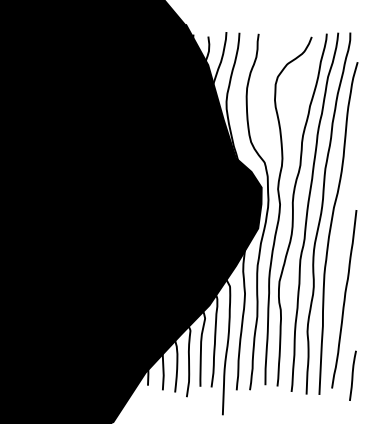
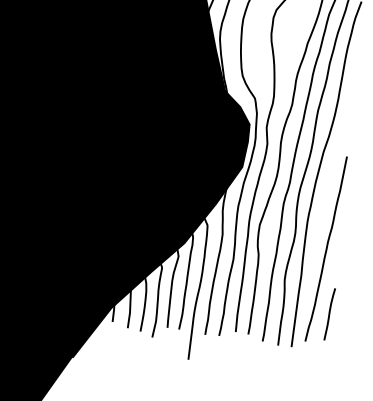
line: (352, 375) -> (329, 313), moved

